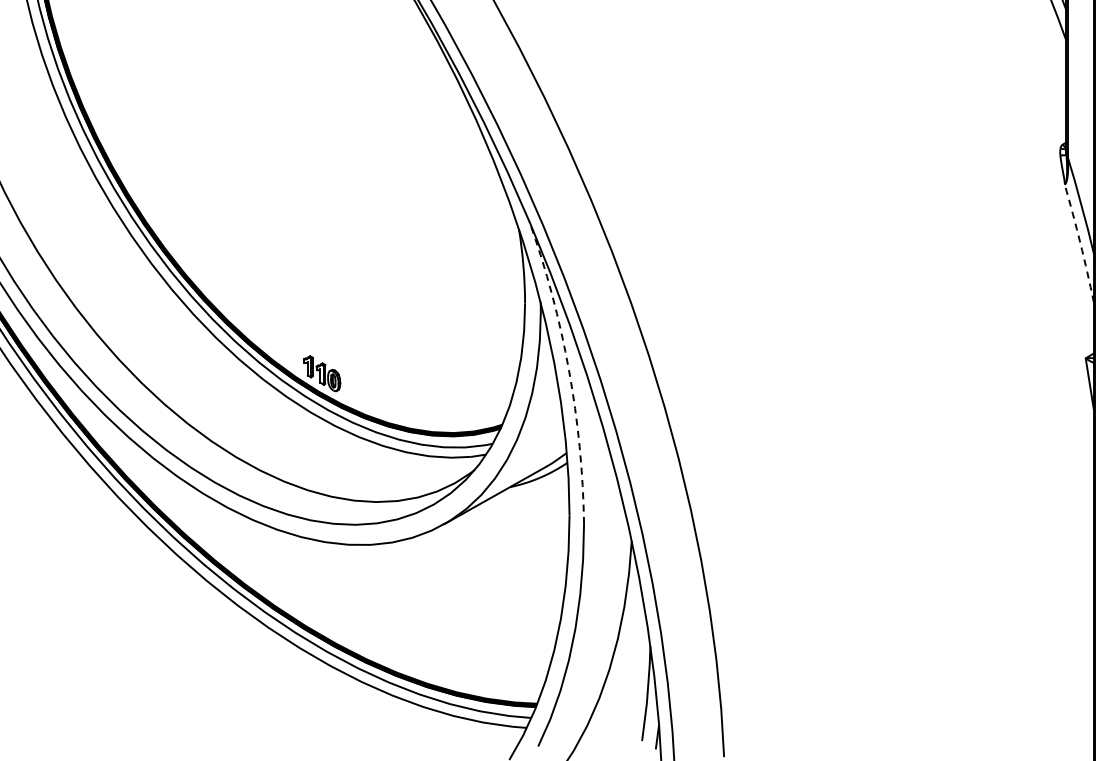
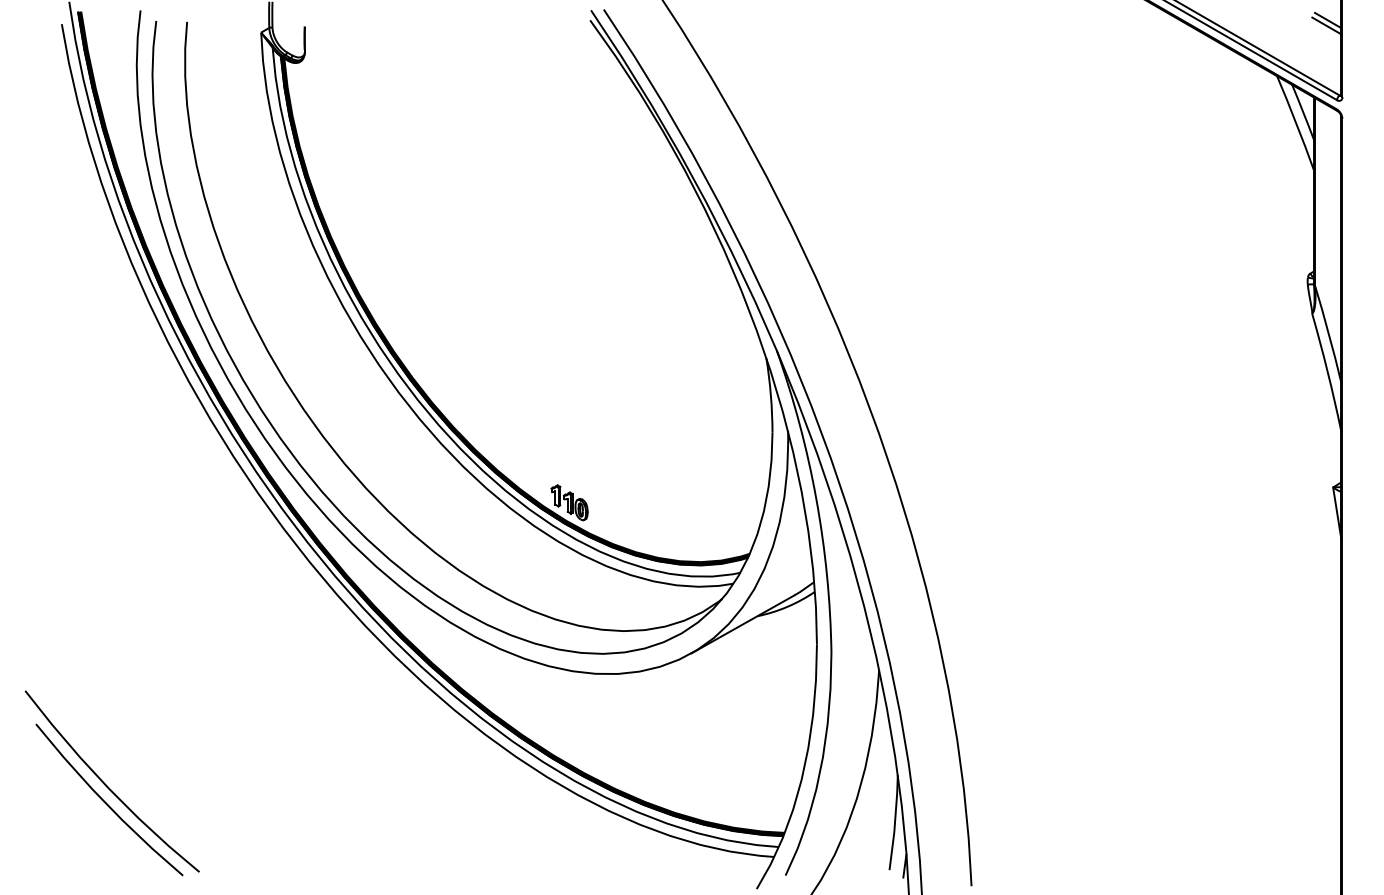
arc: (1080, 243) -> (1327, 372), dashed -> solid
arc: (569, 370) -> (816, 499), dashed -> solid

